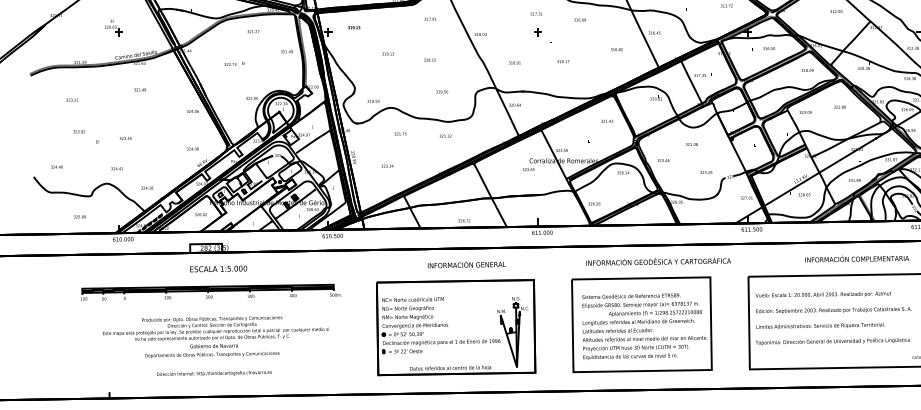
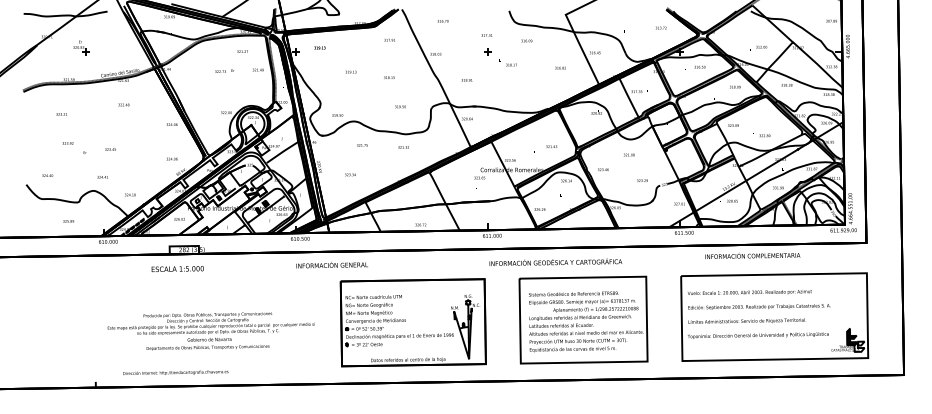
text: (832, 11) -> (758, 47), moved
part: (113, 27) -> (81, 47), moved
text: (253, 31) -> (242, 51), moved
text: (563, 60) -> (511, 64), moved
text: (234, 63) -> (224, 70), moved
text: (839, 106) -> (764, 135), moved
text: (606, 121) -> (551, 146), moved
text: (856, 258) -> (752, 255), moved
text: (658, 260) -> (555, 261), moved
text: (466, 265) -> (331, 265), moved
text: (218, 268) -> (177, 268), moved
part: (210, 291) -> (188, 289), removed
text: (215, 337) -> (210, 331), moved
text: (213, 373) -> (175, 372), moved

